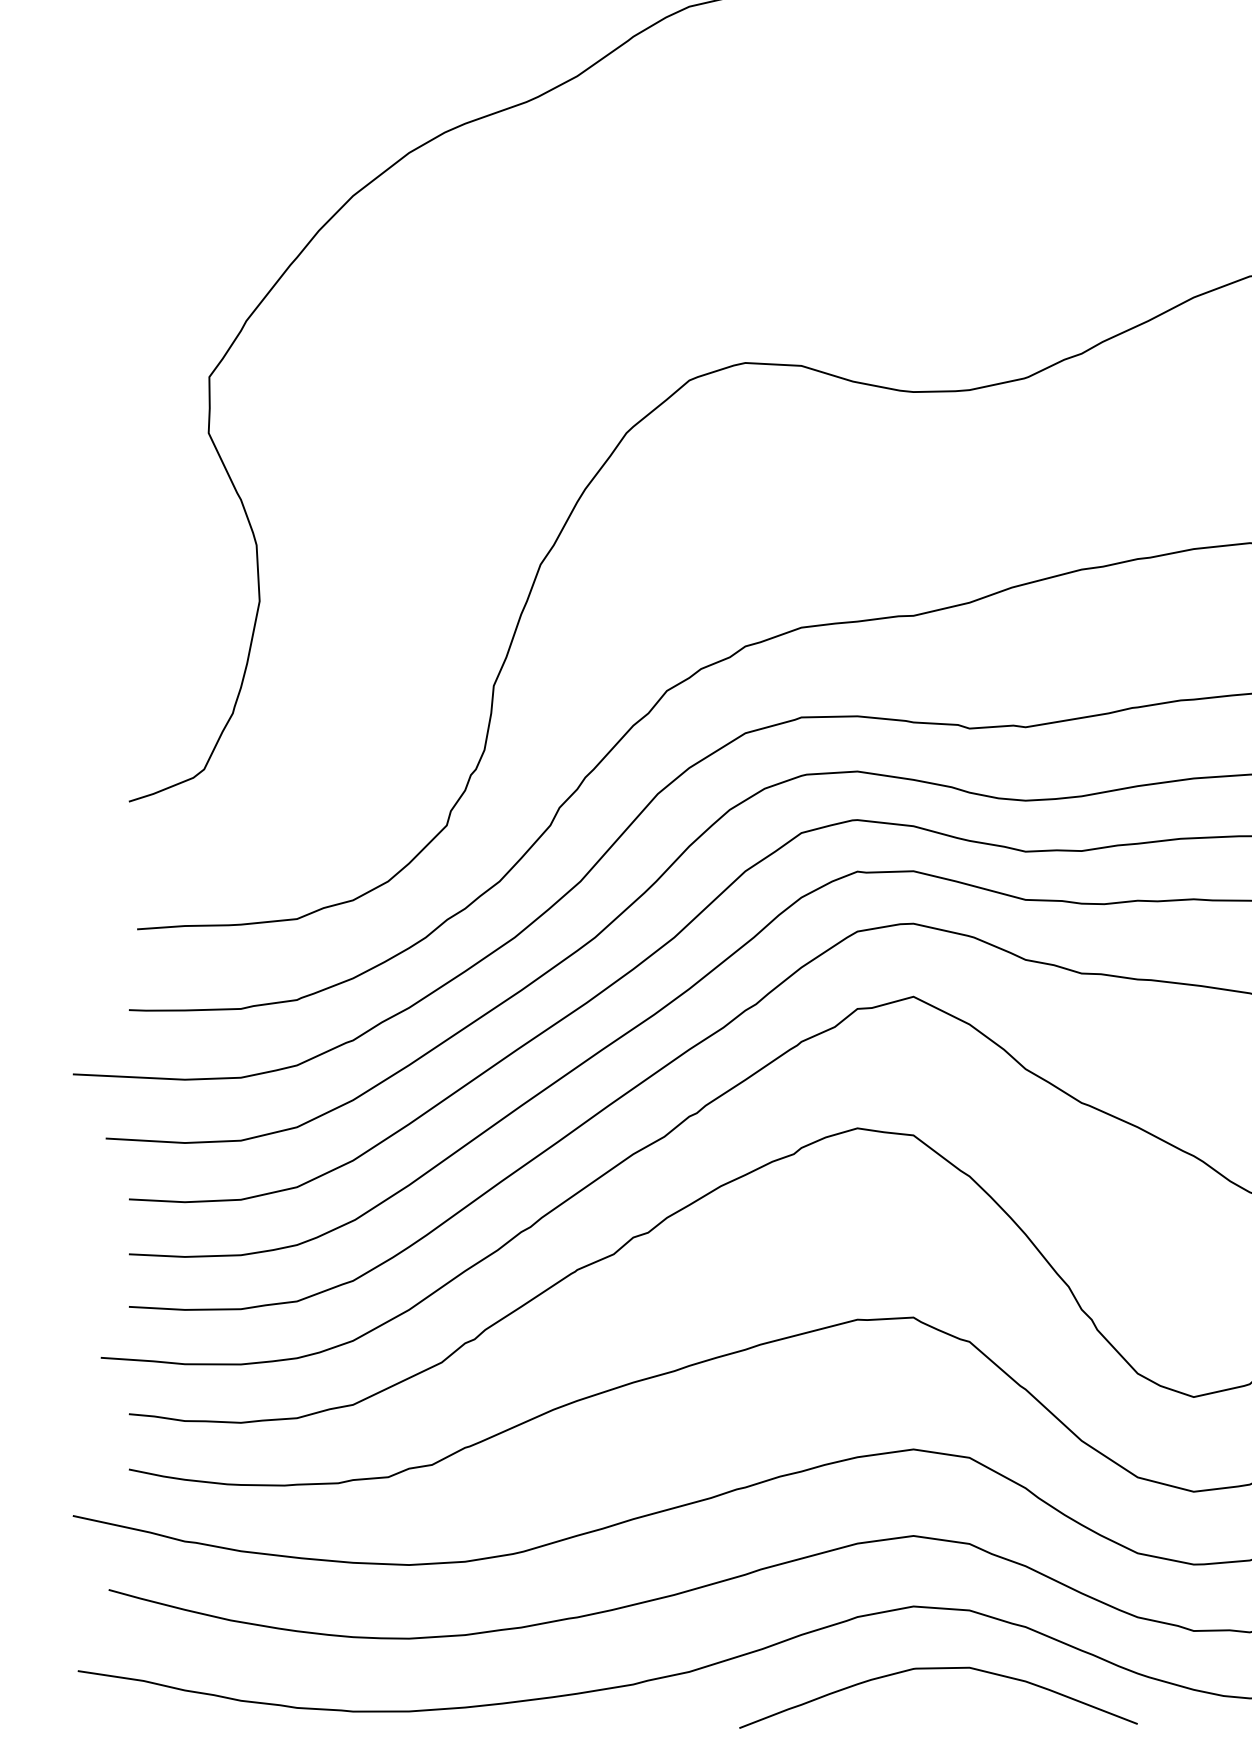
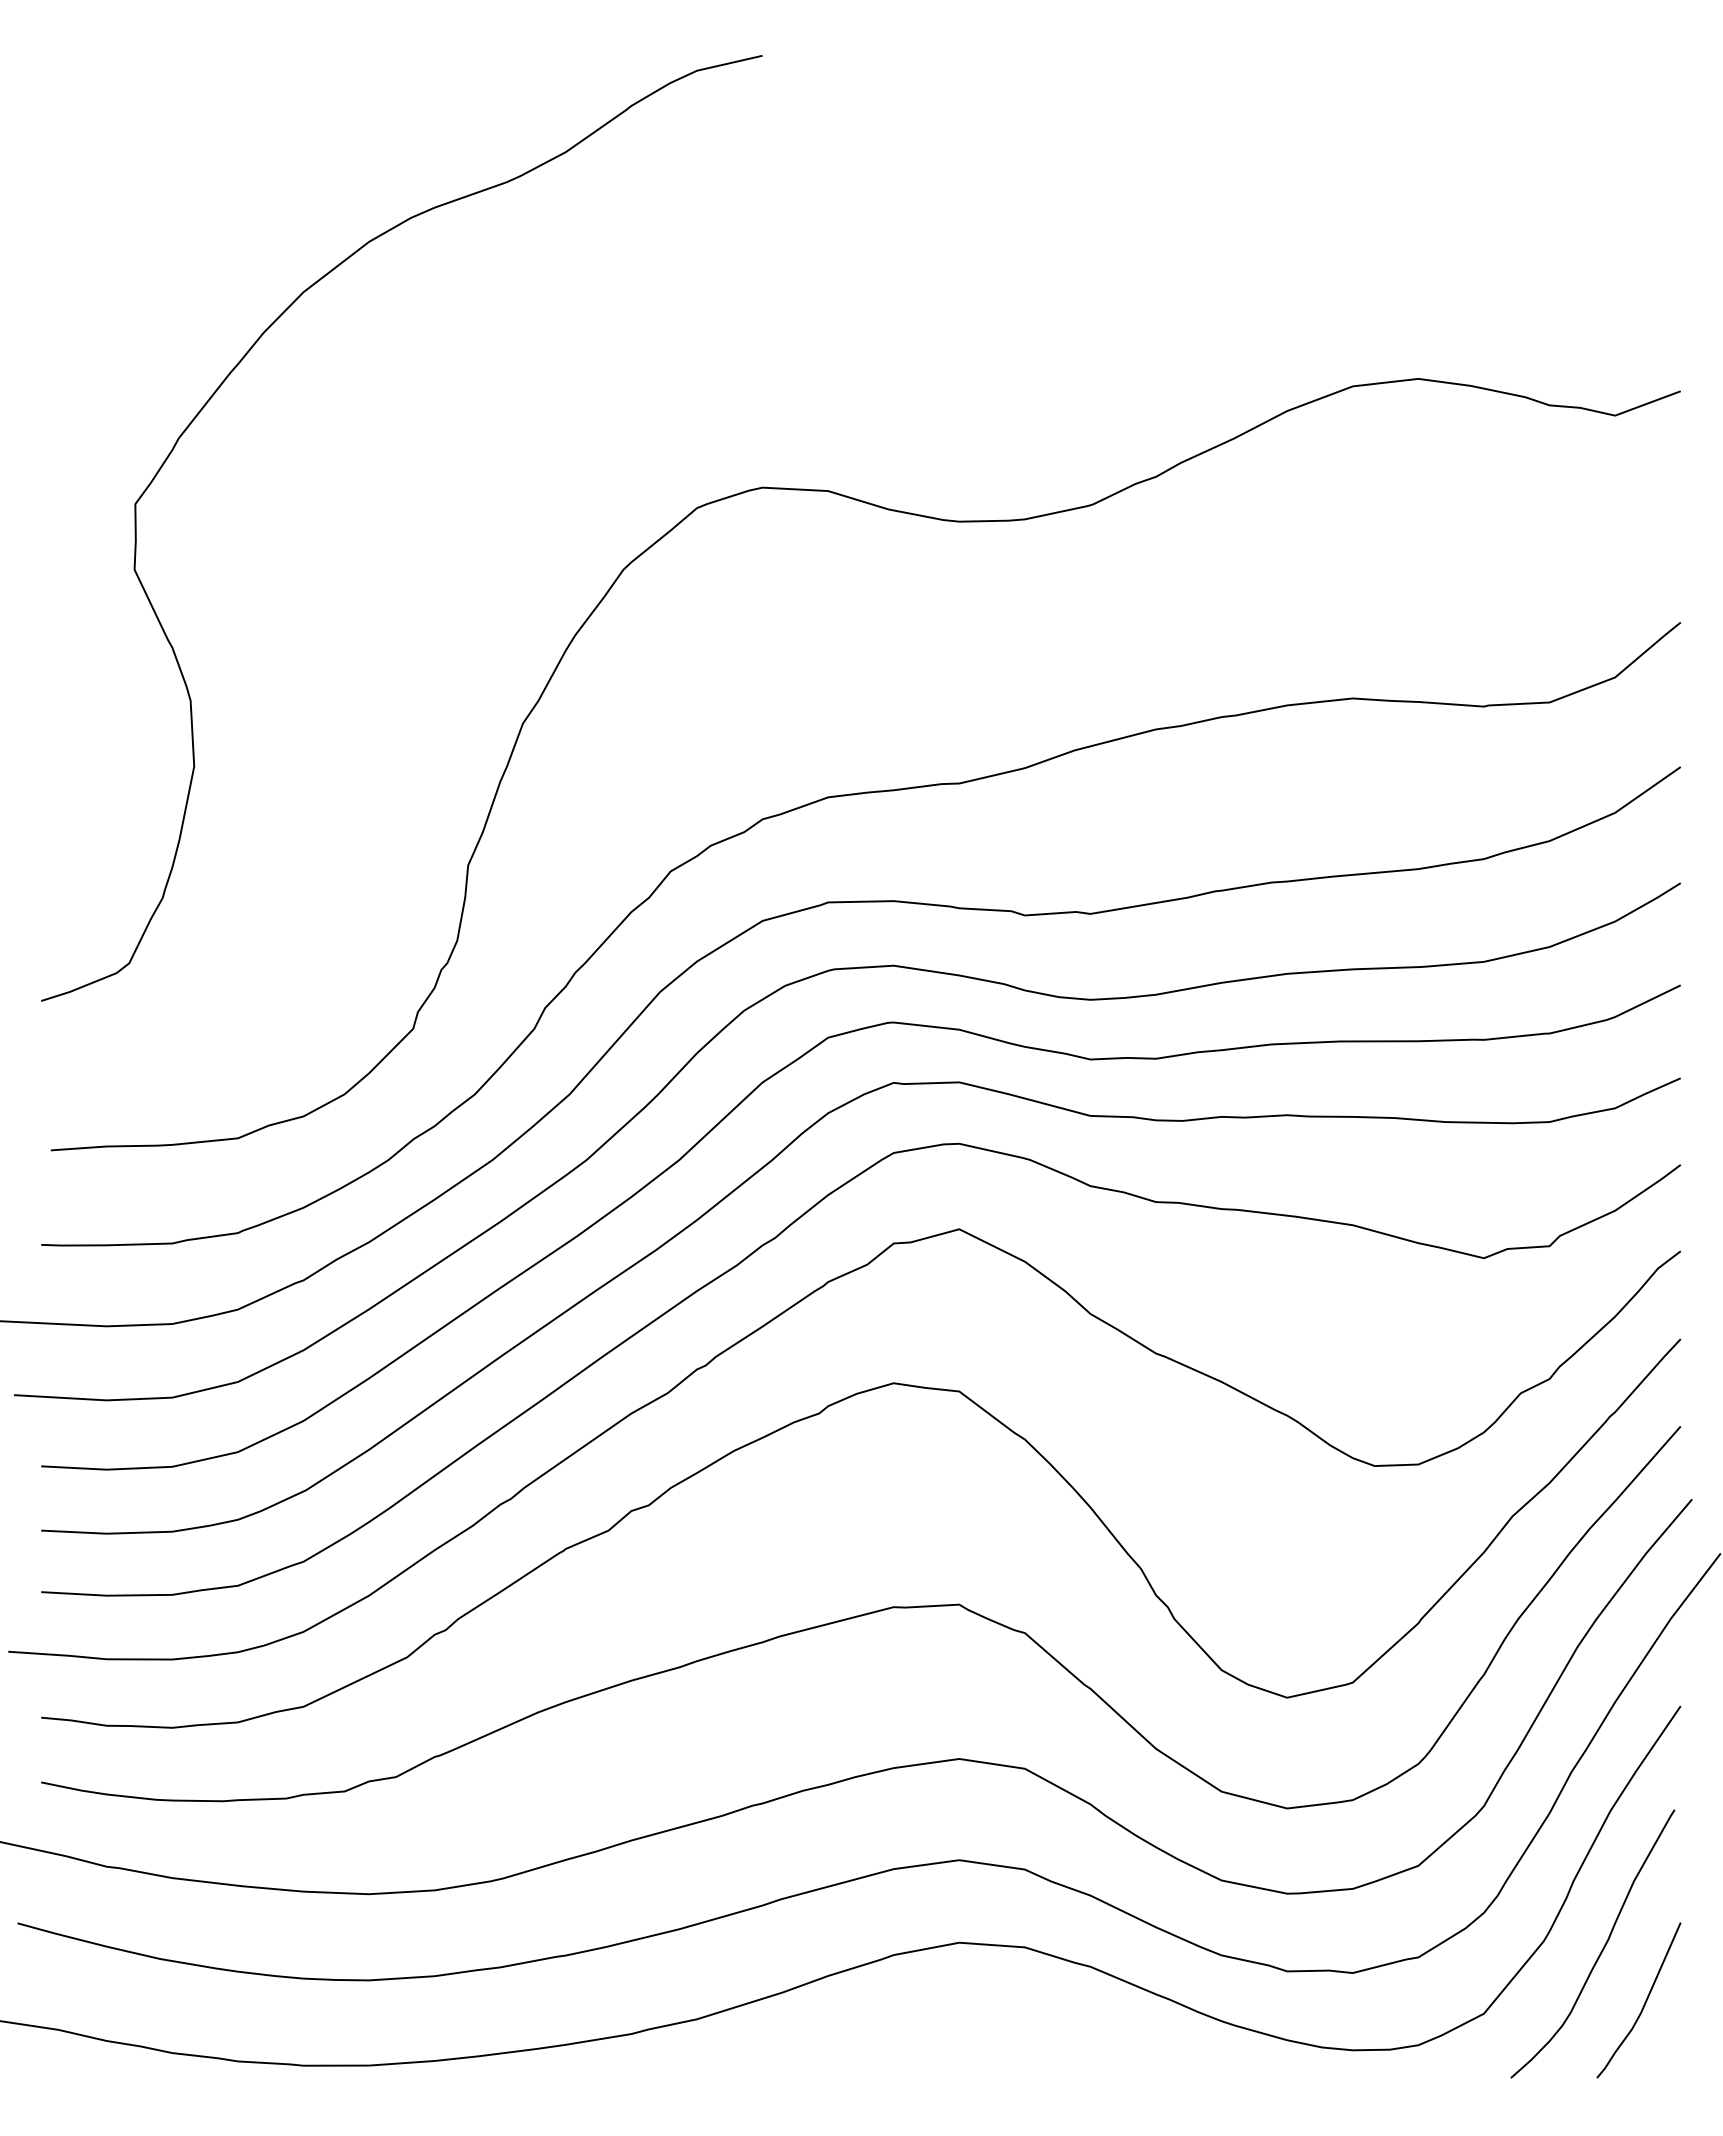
curve: (938, 1668) -> (988, 2015), removed

